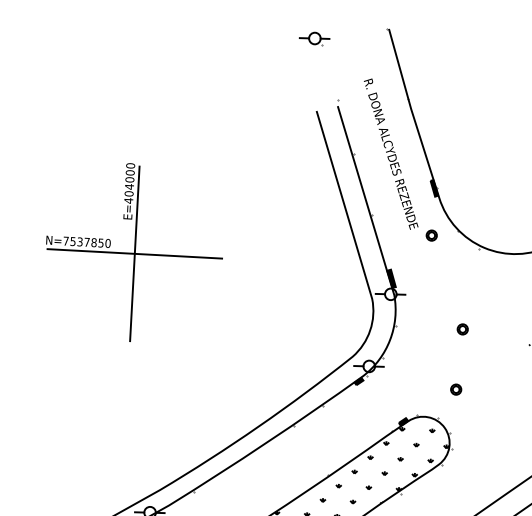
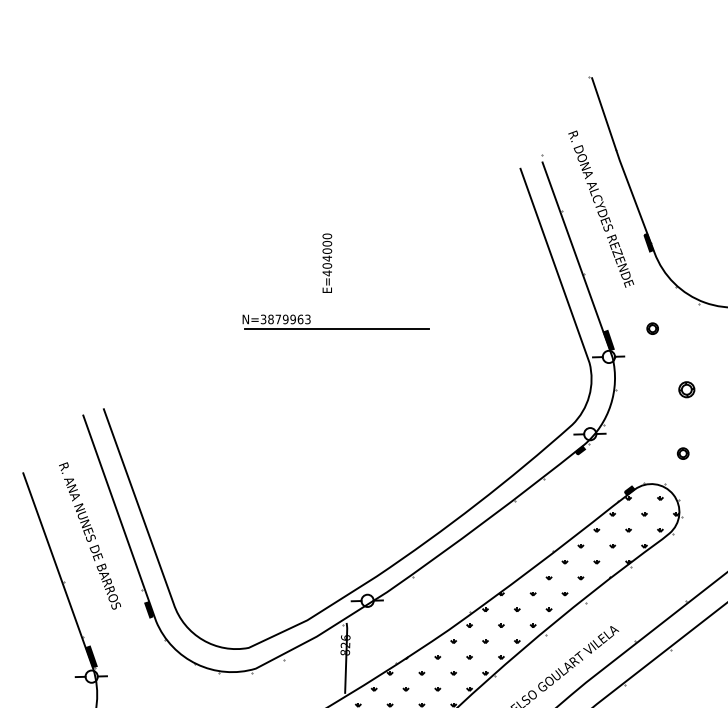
part: (314, 38) -> (513, 91), removed
part: (431, 235) -> (652, 328), moved
text: (86, 242) -> (285, 319), N=7537850 -> N=3879963
line: (134, 253) -> (336, 328), removed
part: (462, 329) -> (686, 389), size x1.4

